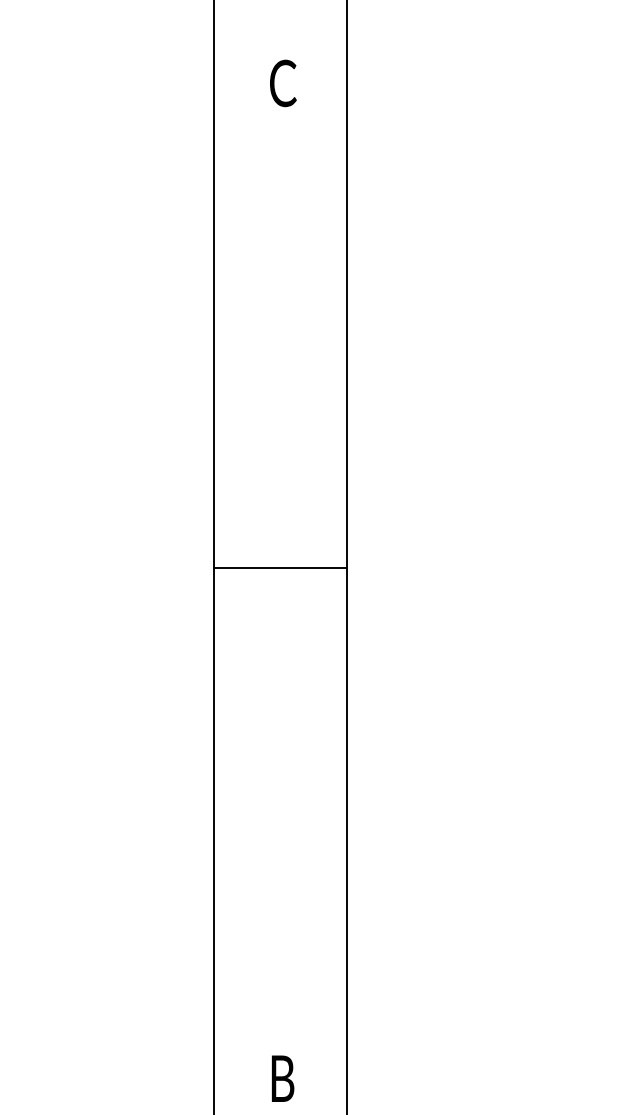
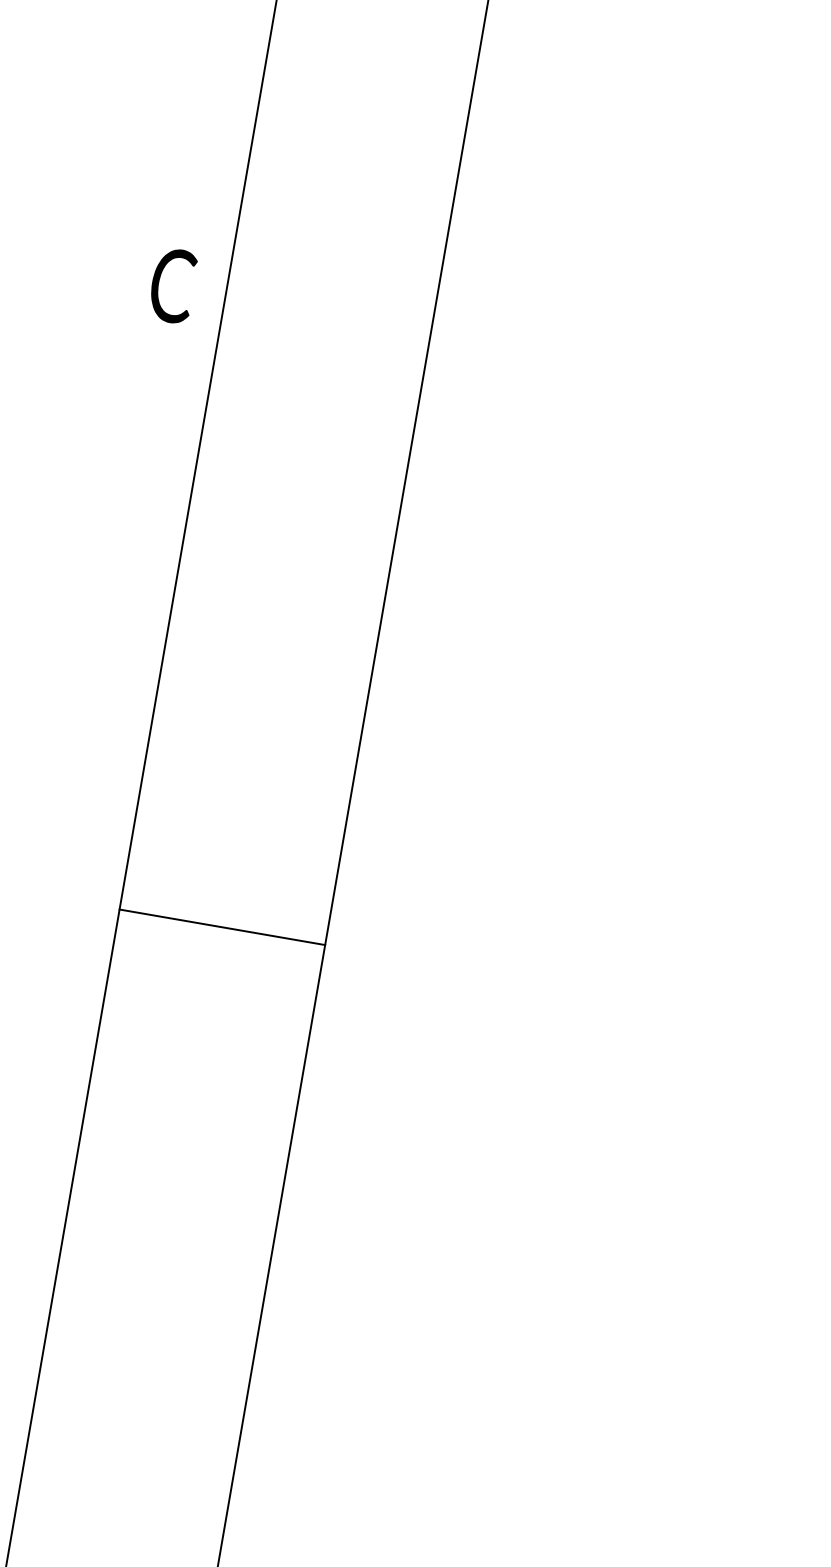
text: (283, 83) -> (173, 285), moved
line: (280, 568) -> (221, 927), moved

